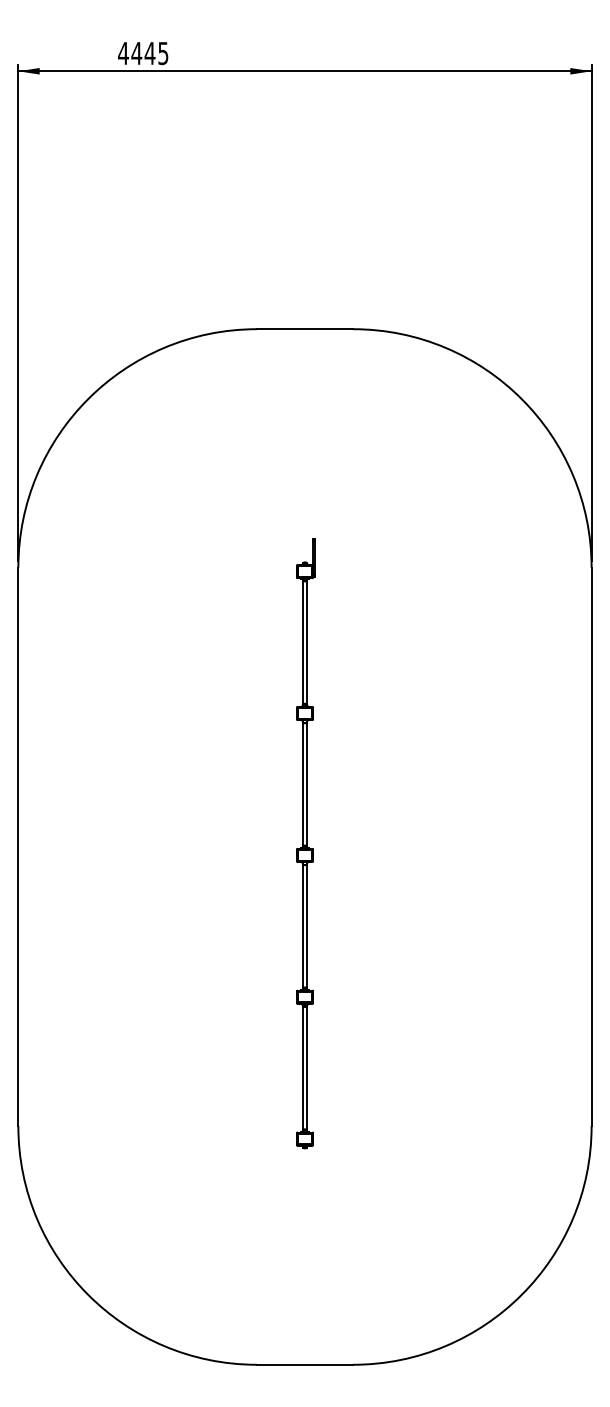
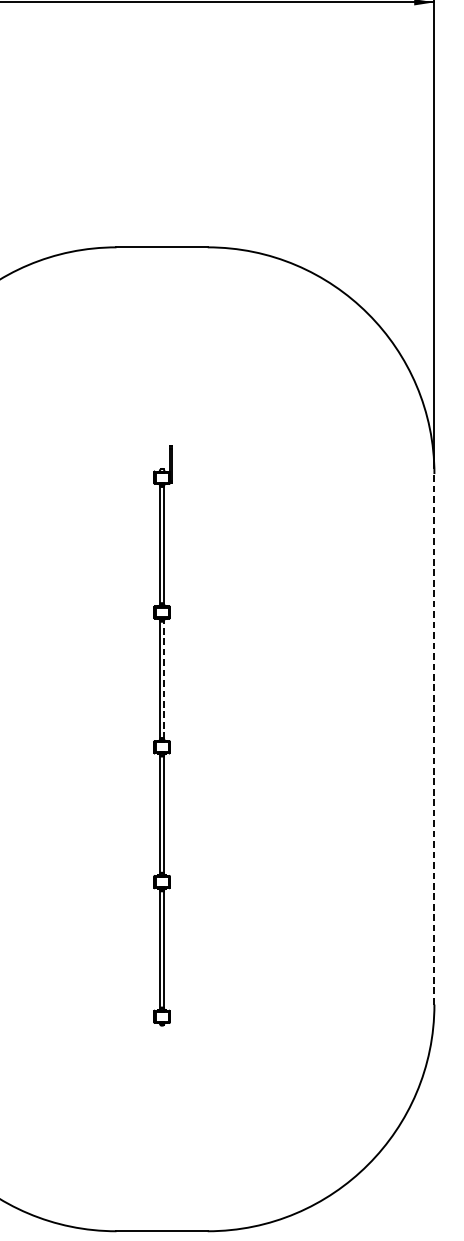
line: (307, 783) -> (164, 678), solid -> dashed
line: (591, 846) -> (434, 738), solid -> dashed

